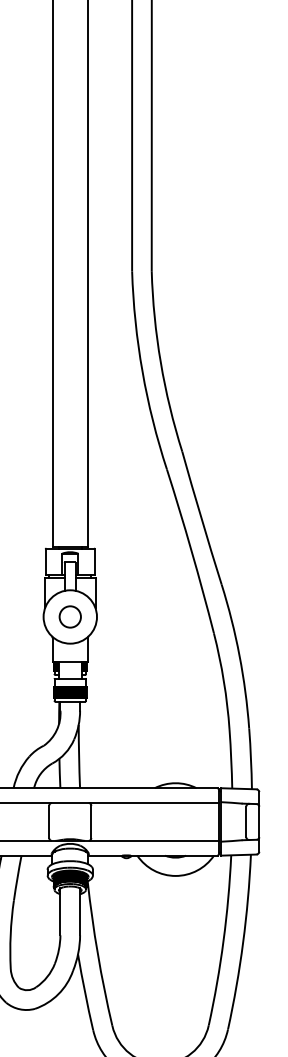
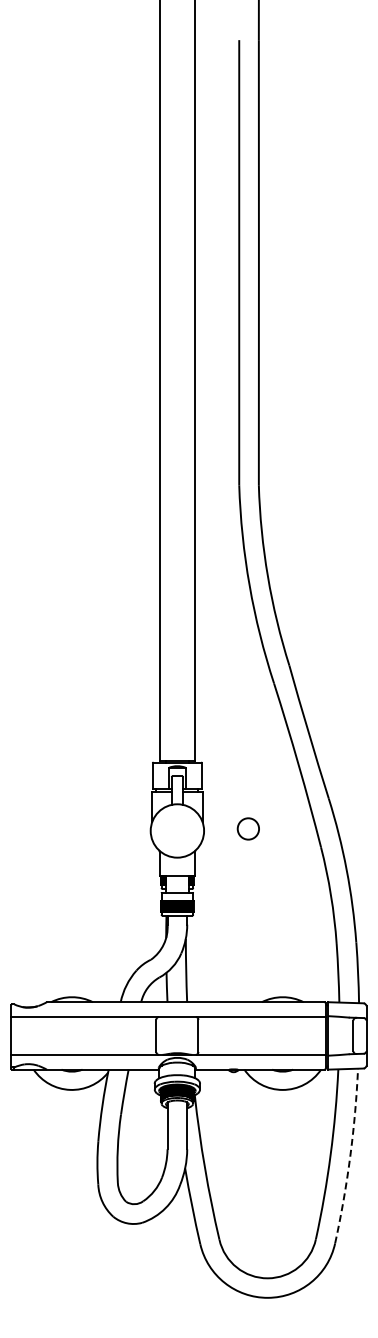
circle: (69, 616) -> (247, 828), moved
arc: (243, 942) -> (350, 1156), solid -> dashed

